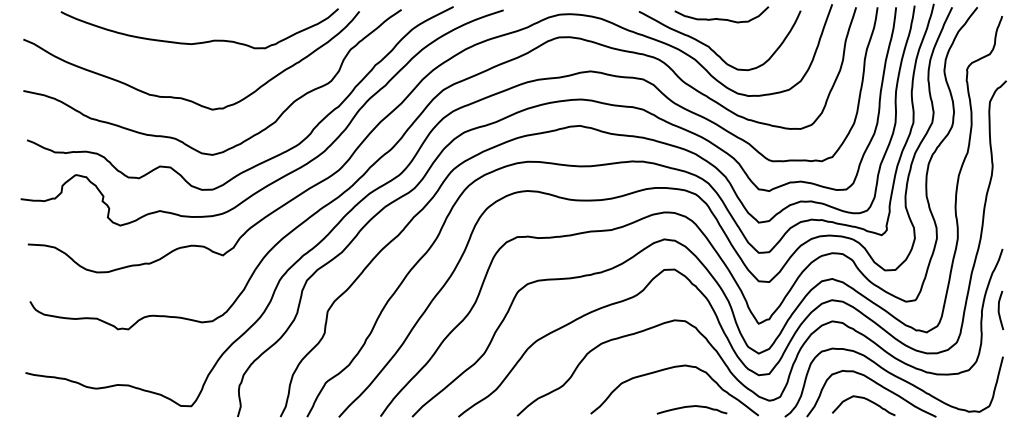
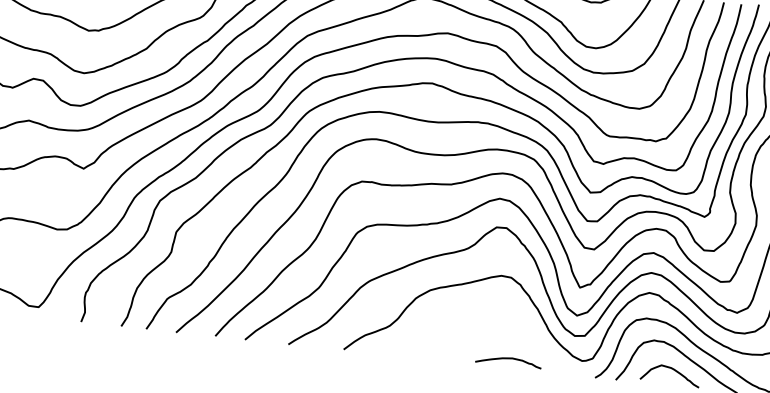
curve: (669, 369) -> (491, 321), removed

